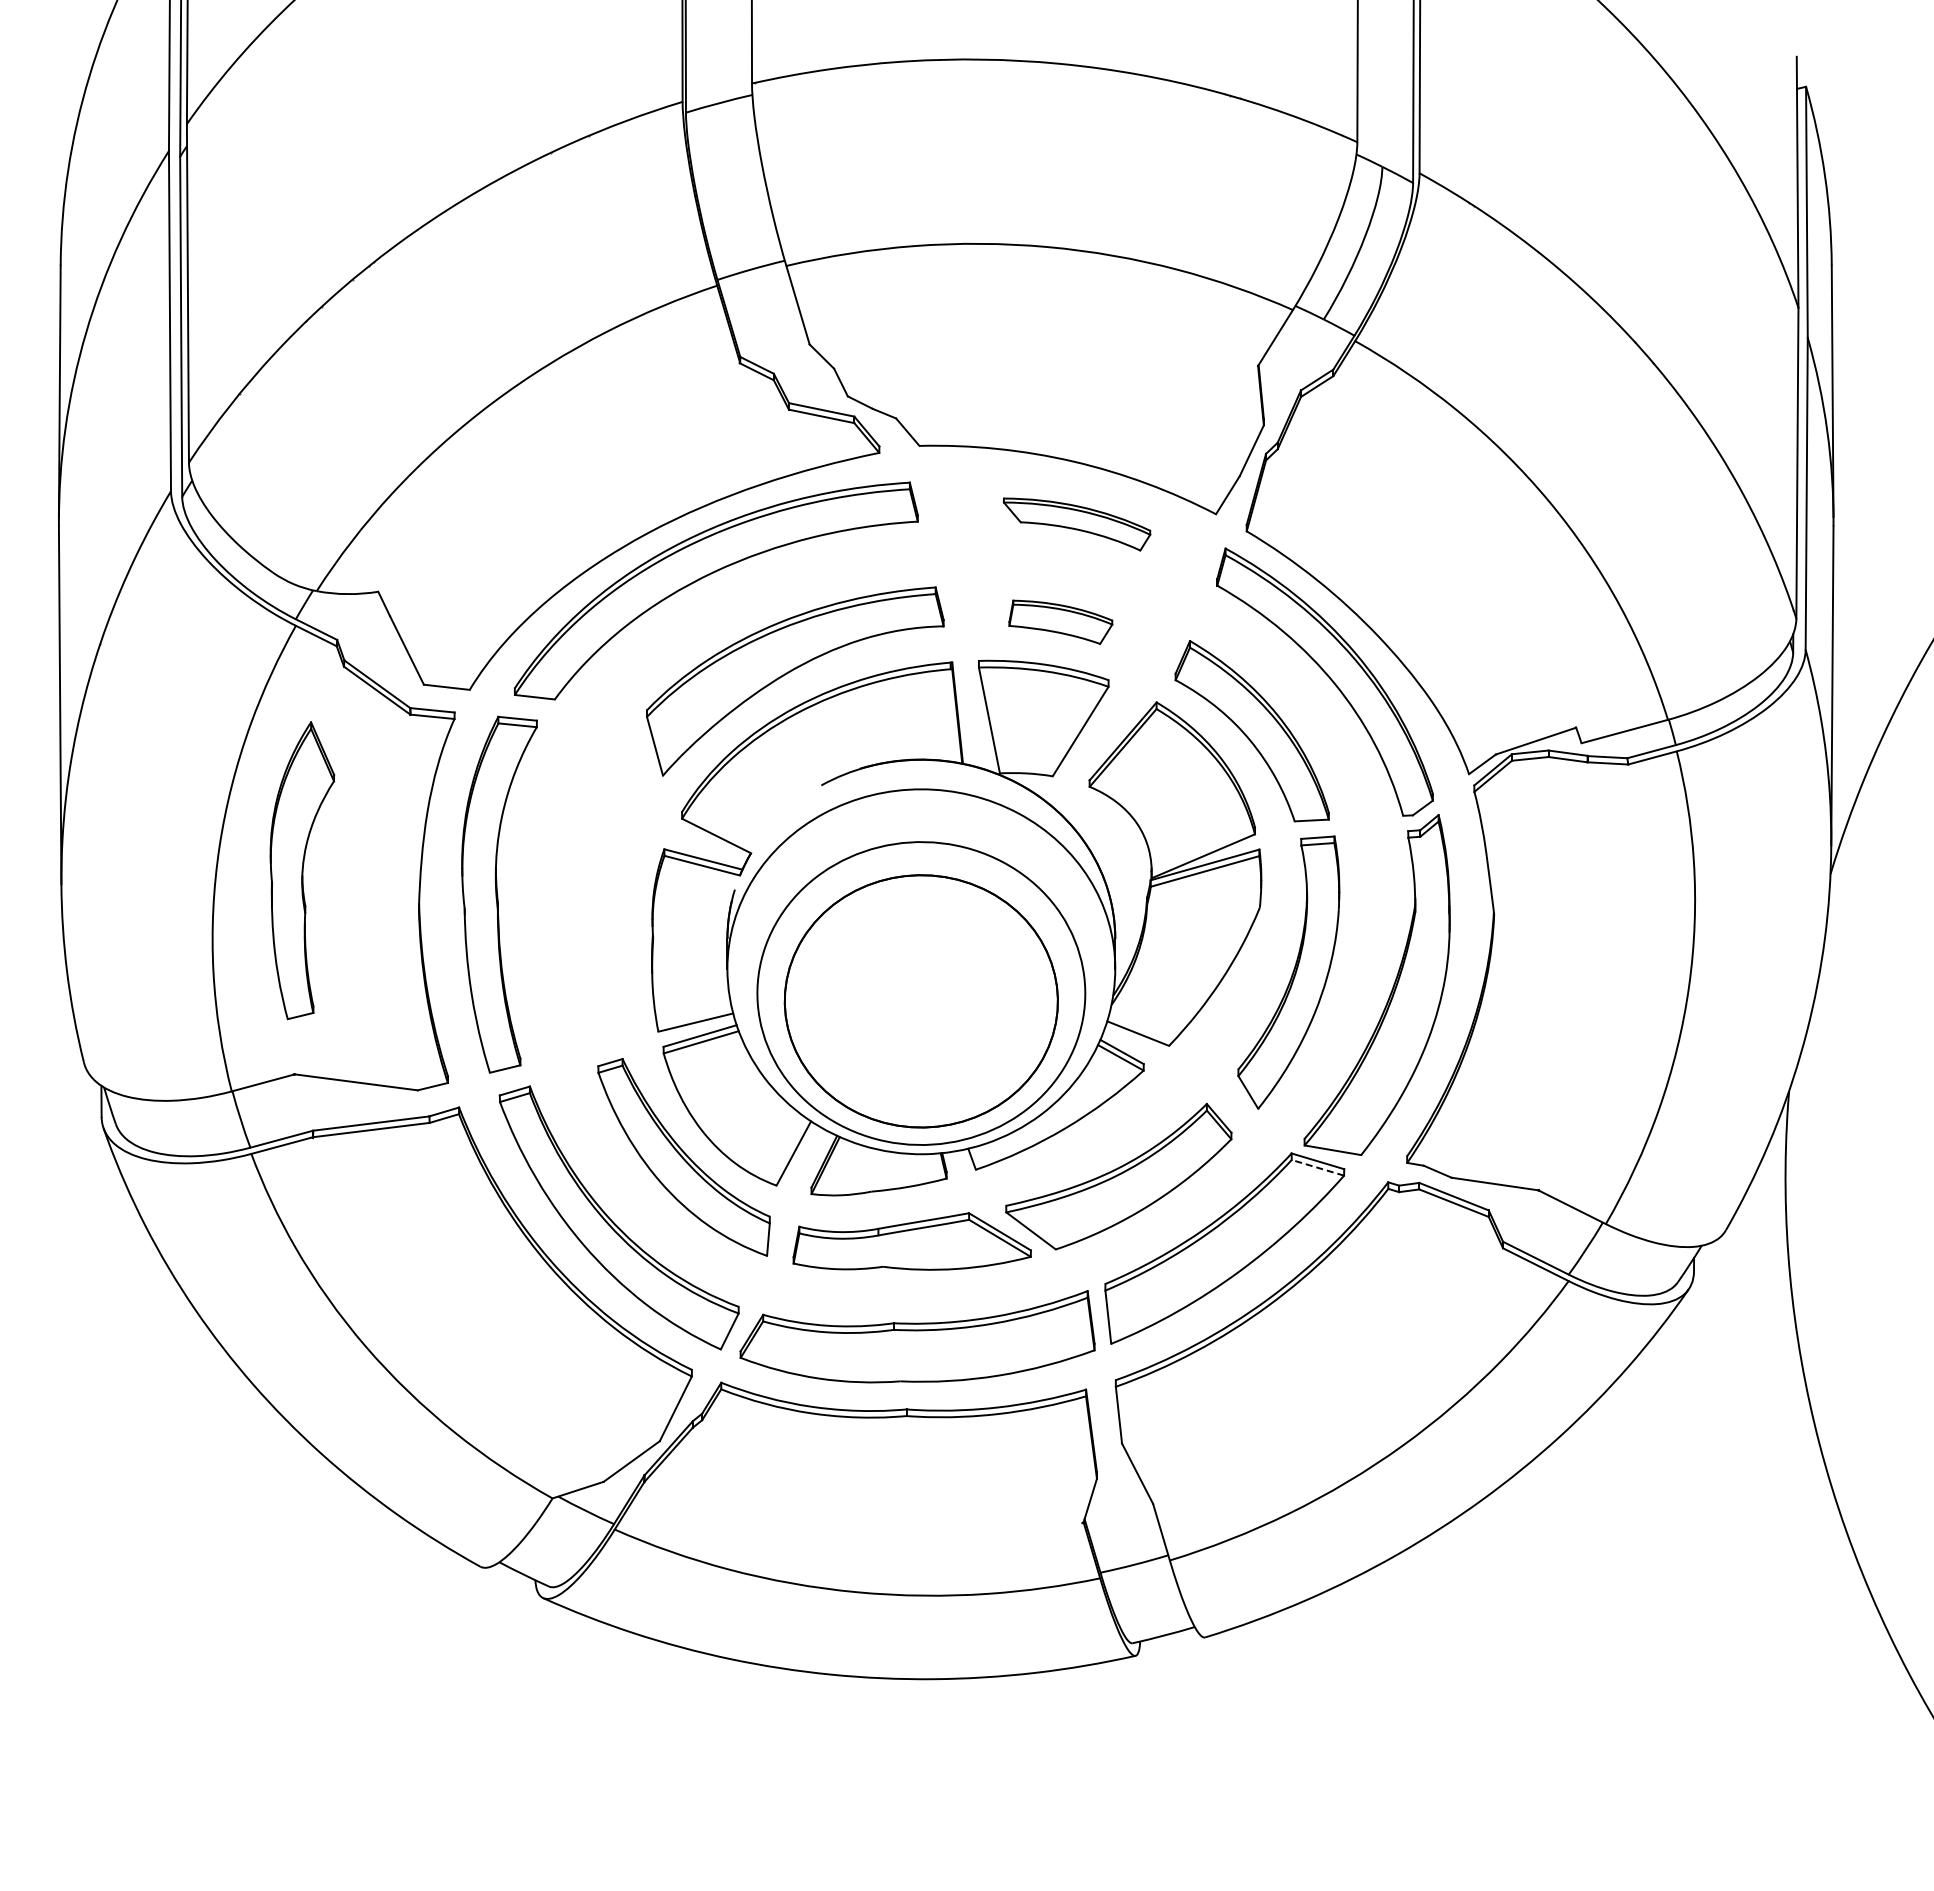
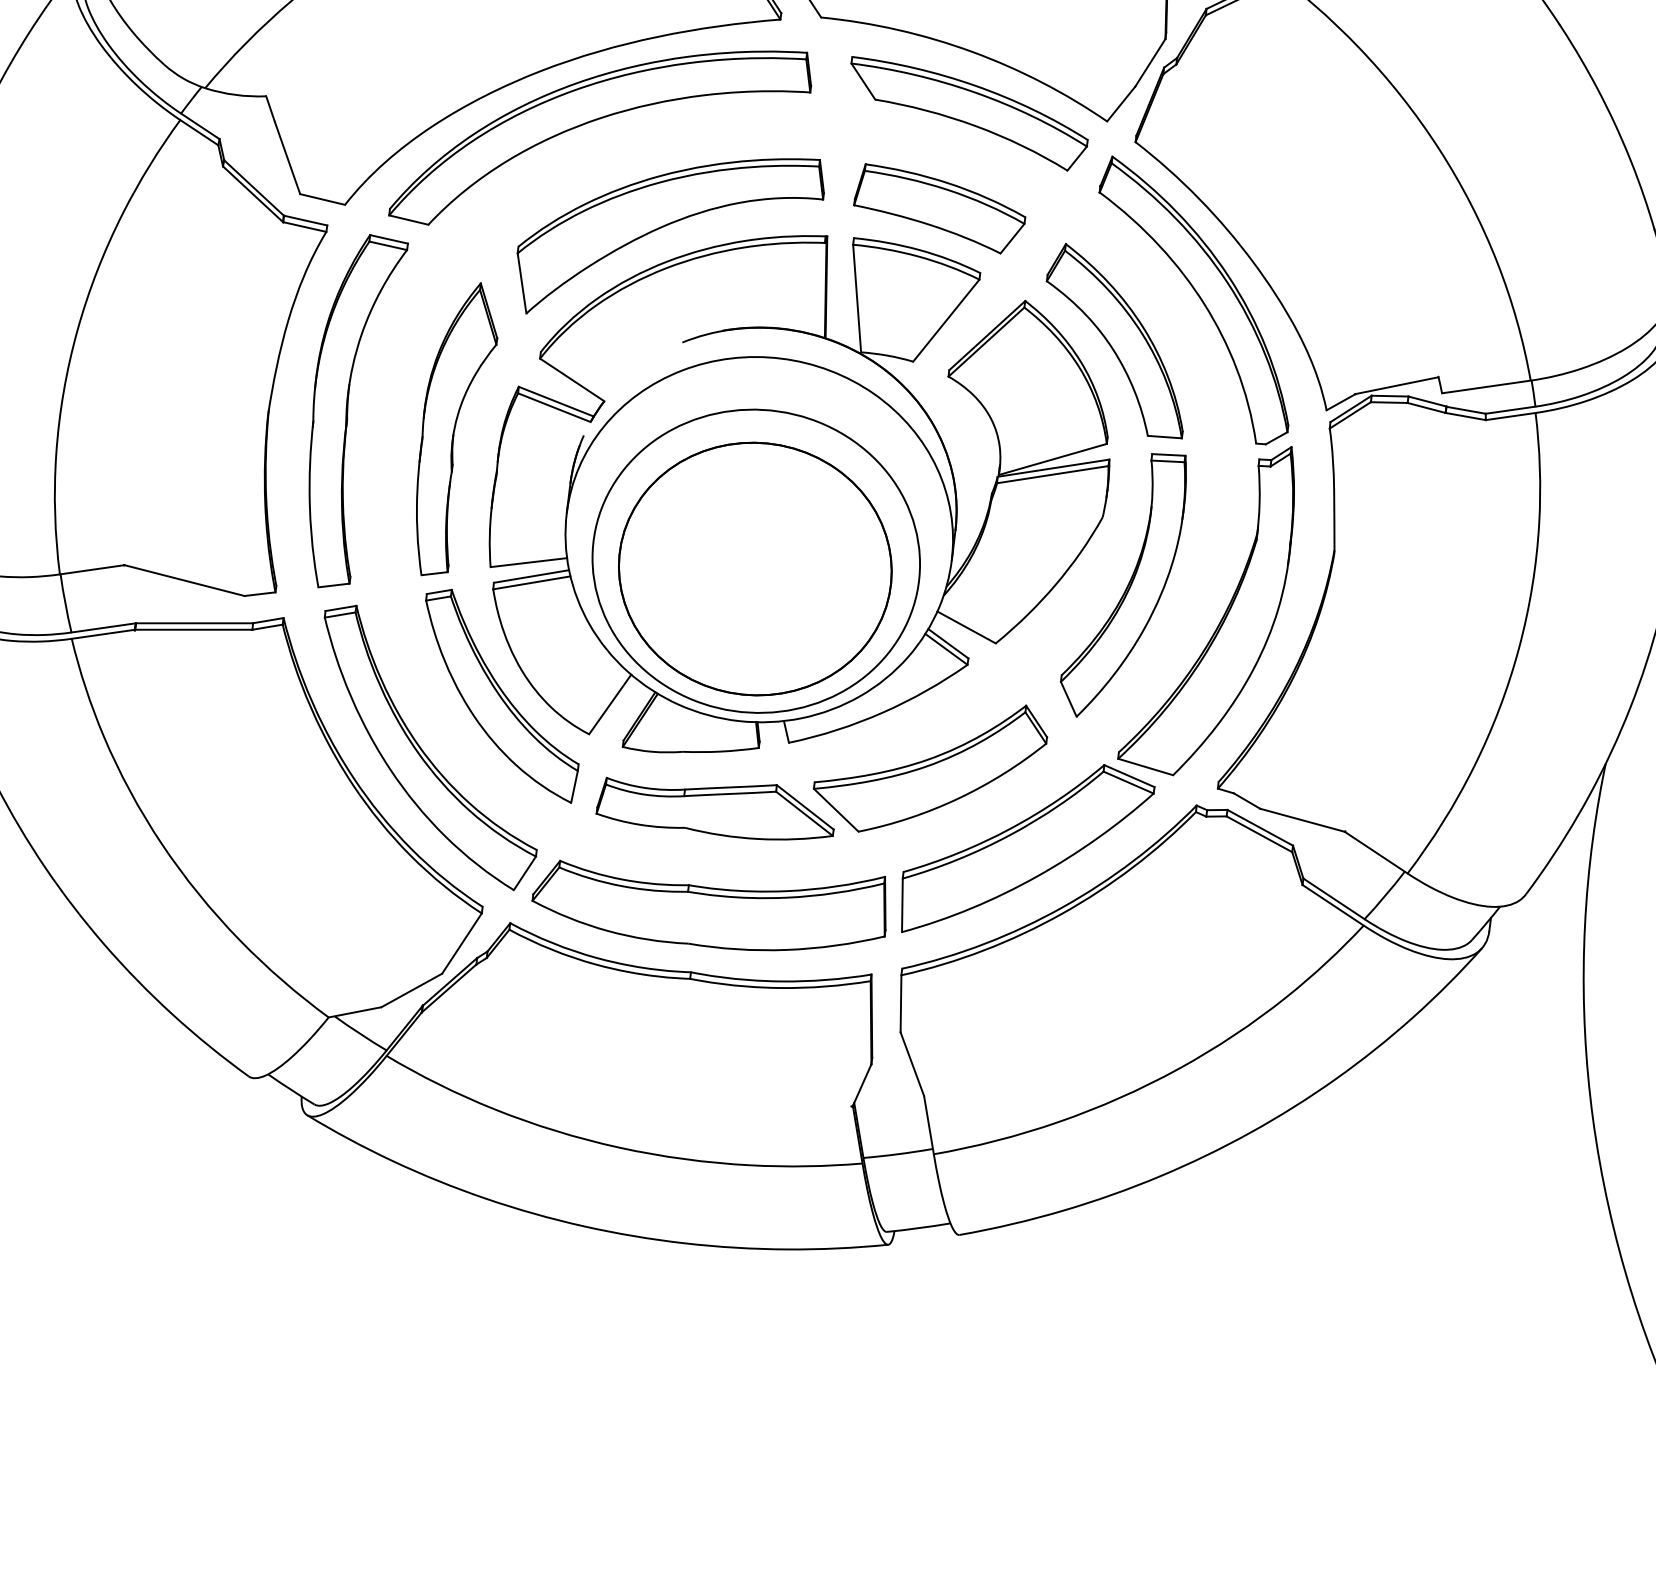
part: (1076, 524) -> (967, 114), size x1.67
part: (1060, 622) -> (939, 209), size x1.67
part: (302, 870) -> (454, 429), moved
line: (1317, 1167) -> (1128, 782), dashed -> solid

